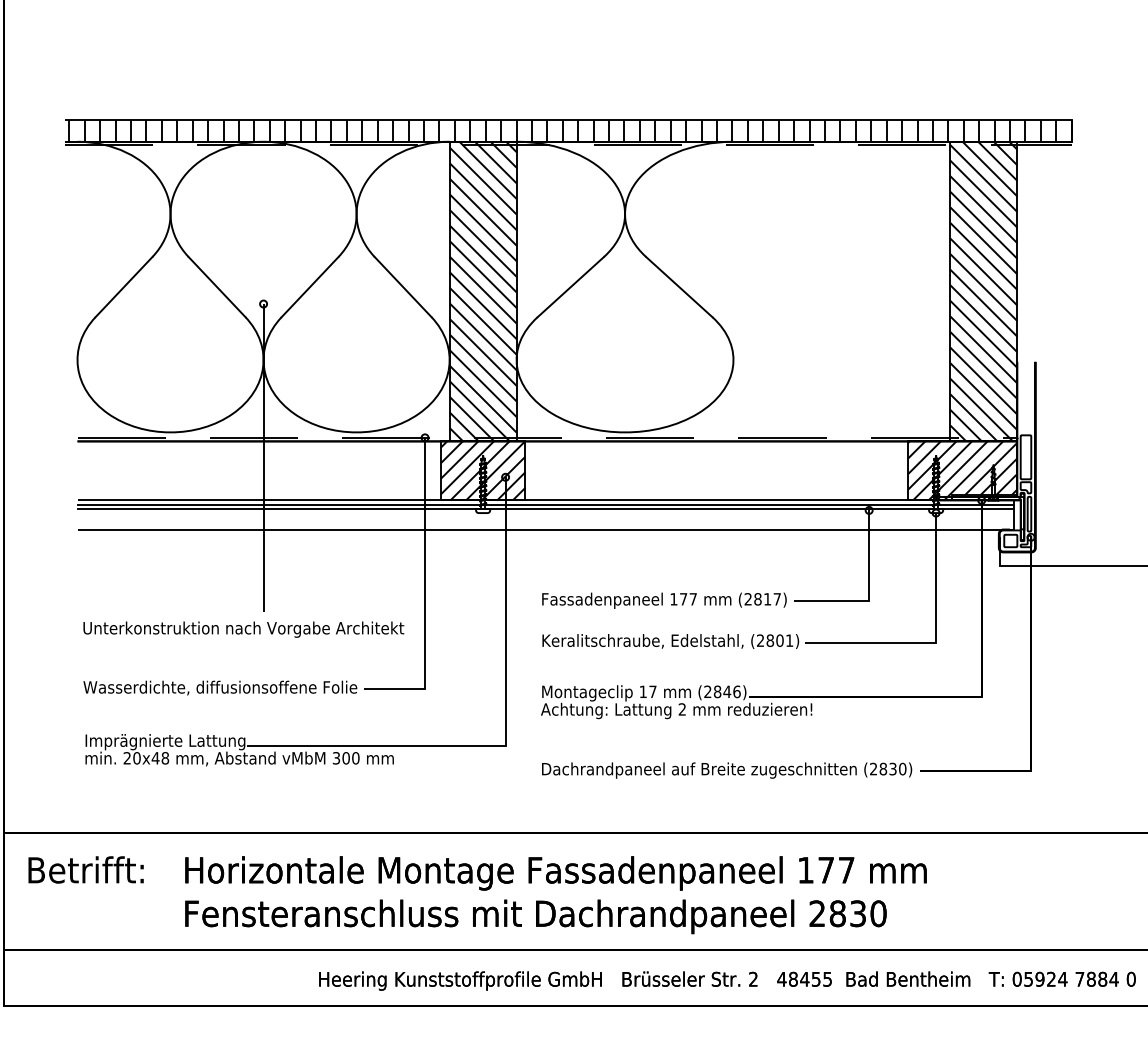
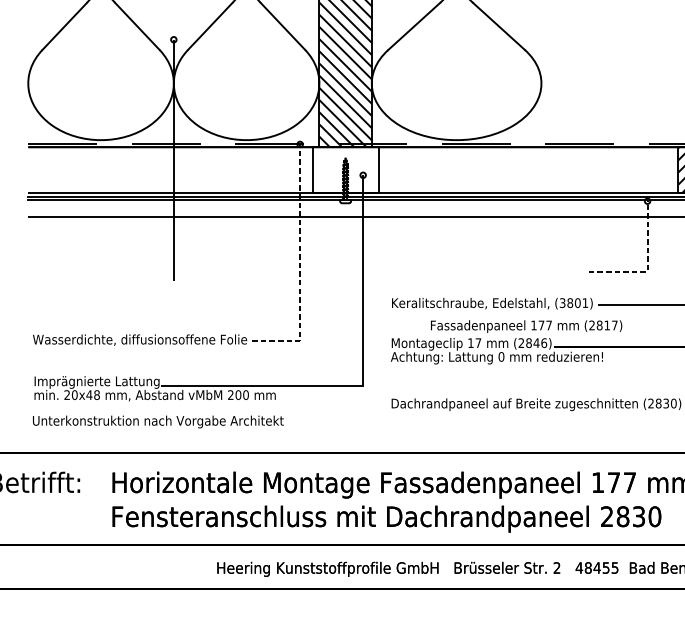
hatch: (482, 470) -> (345, 169), removed
line: (869, 593) -> (647, 266), solid -> dashed
line: (425, 594) -> (300, 266), solid -> dashed
text: (664, 600) -> (526, 326), moved
text: (243, 629) -> (158, 421), moved
text: (760, 640) -> (562, 302), (2801) -> (3801)
text: (682, 709) -> (501, 356), 2 -> 0
text: (335, 758) -> (230, 395), 300 -> 200

